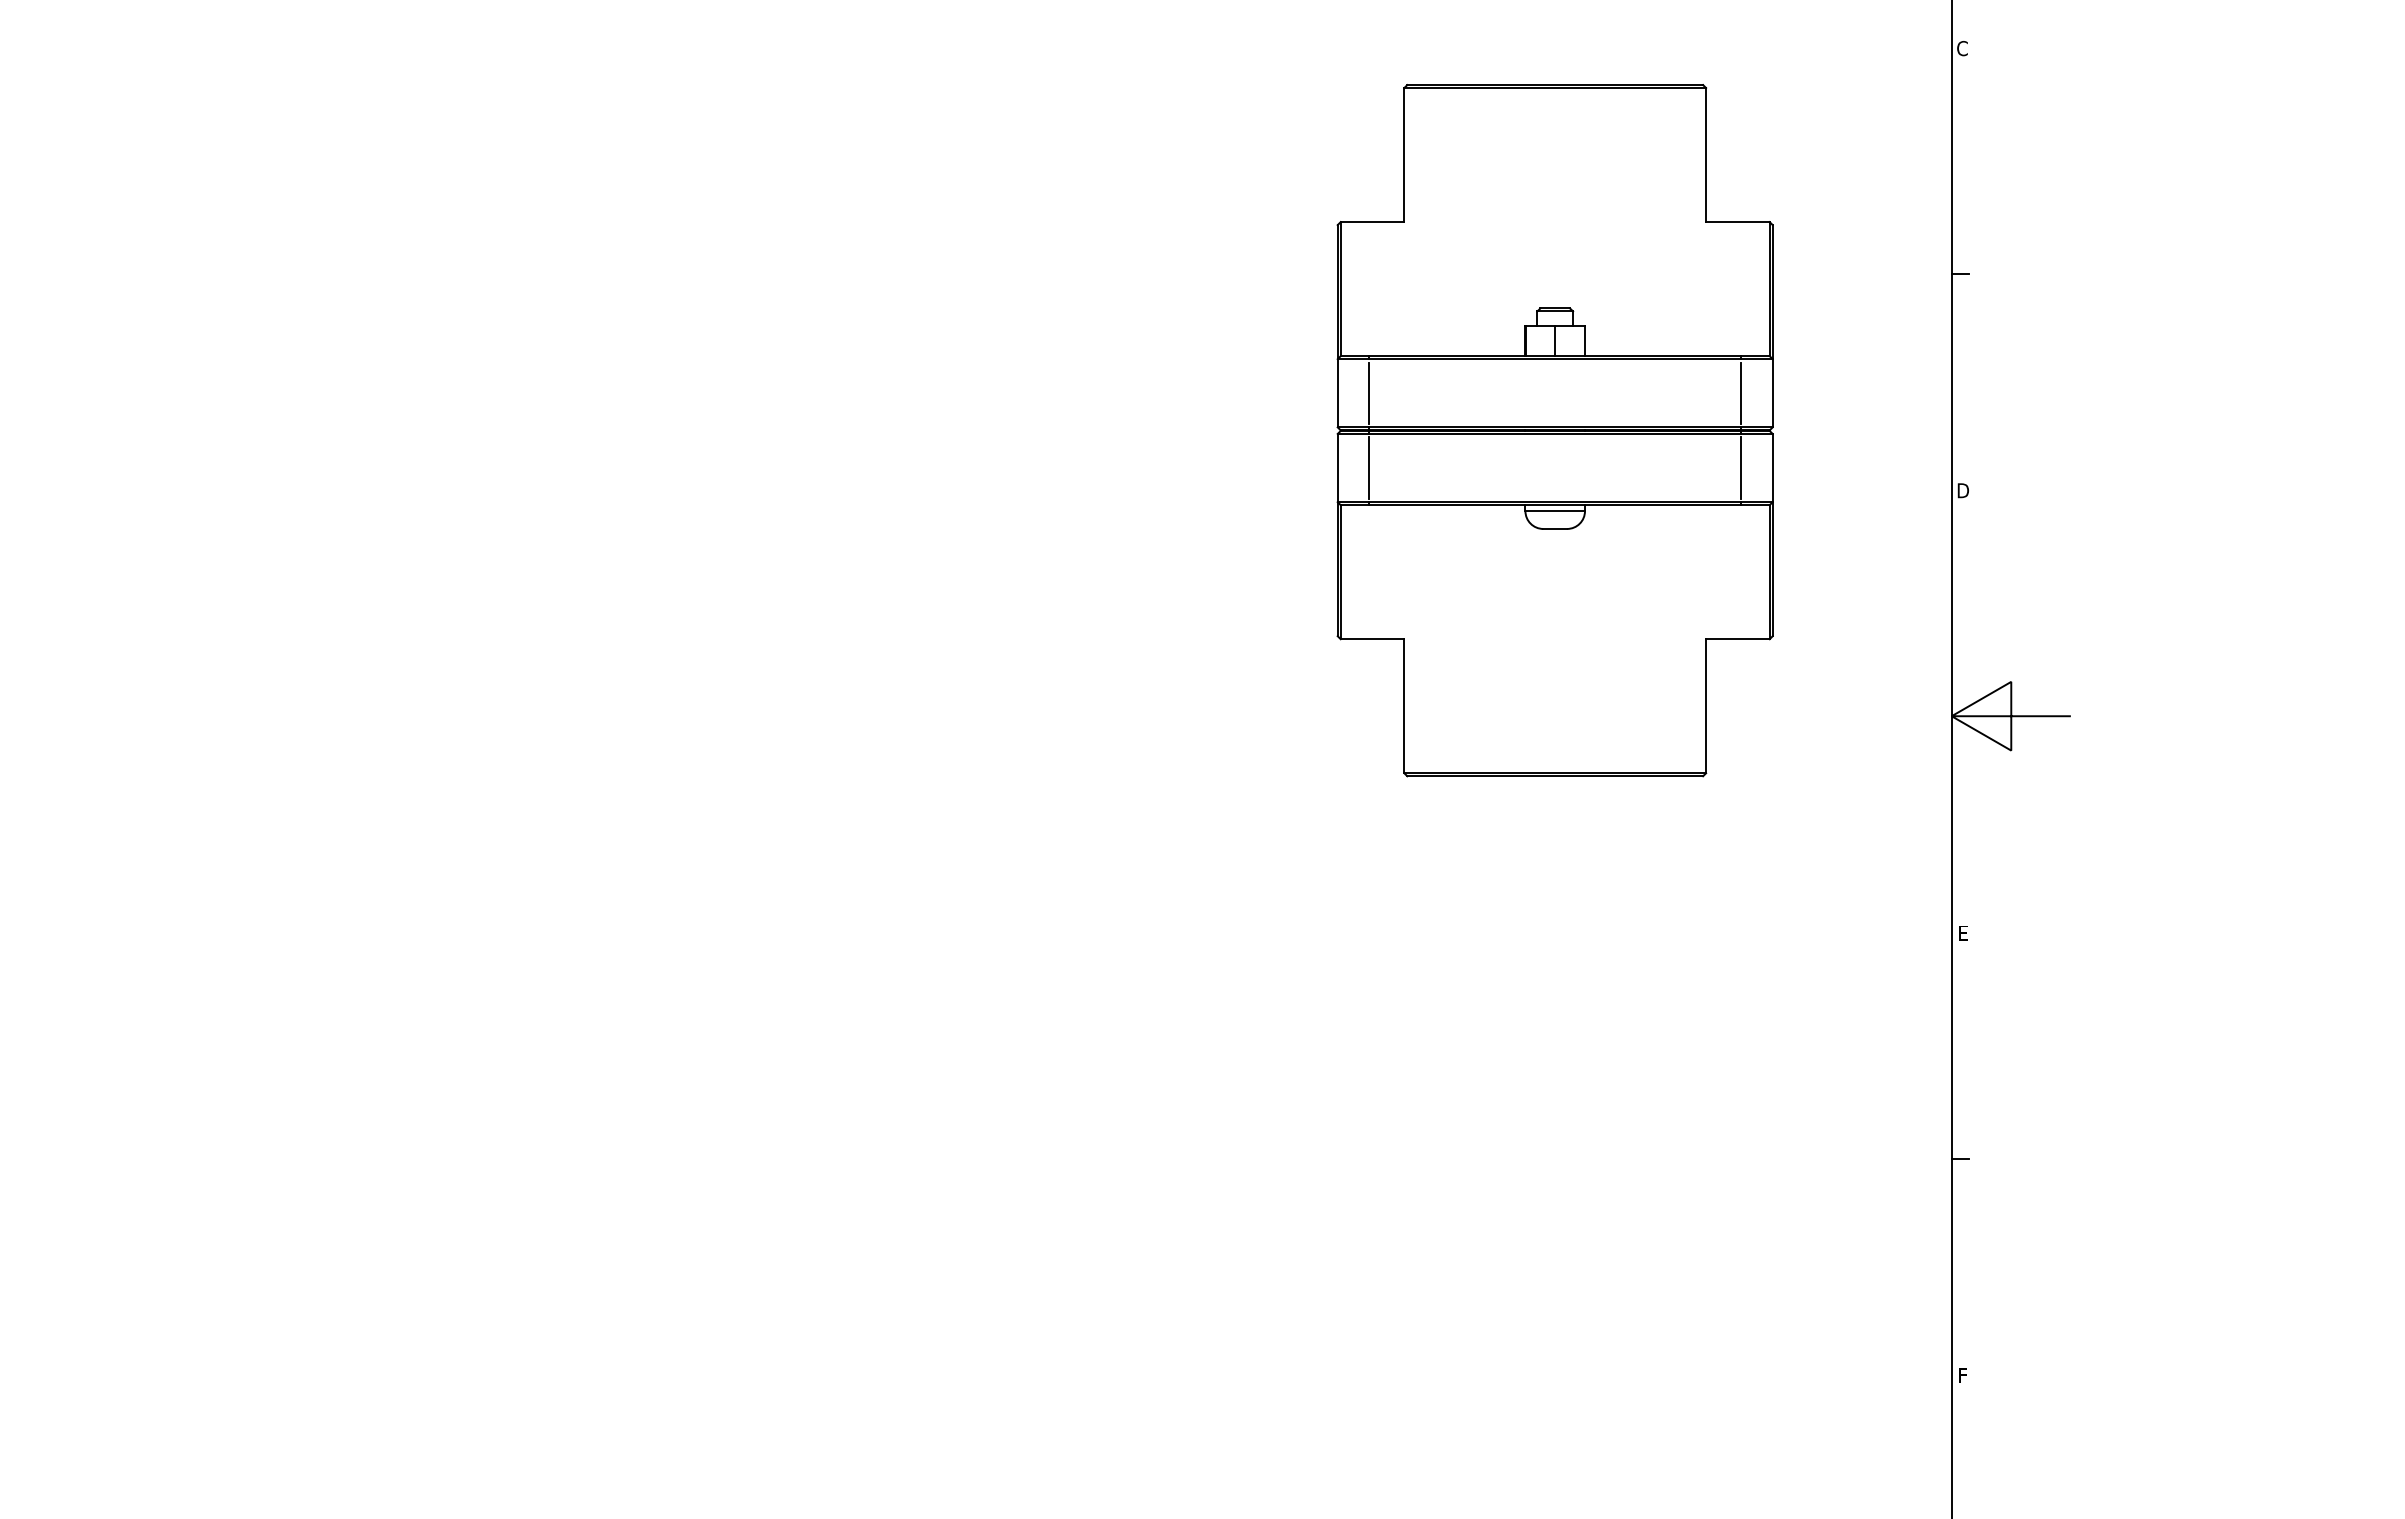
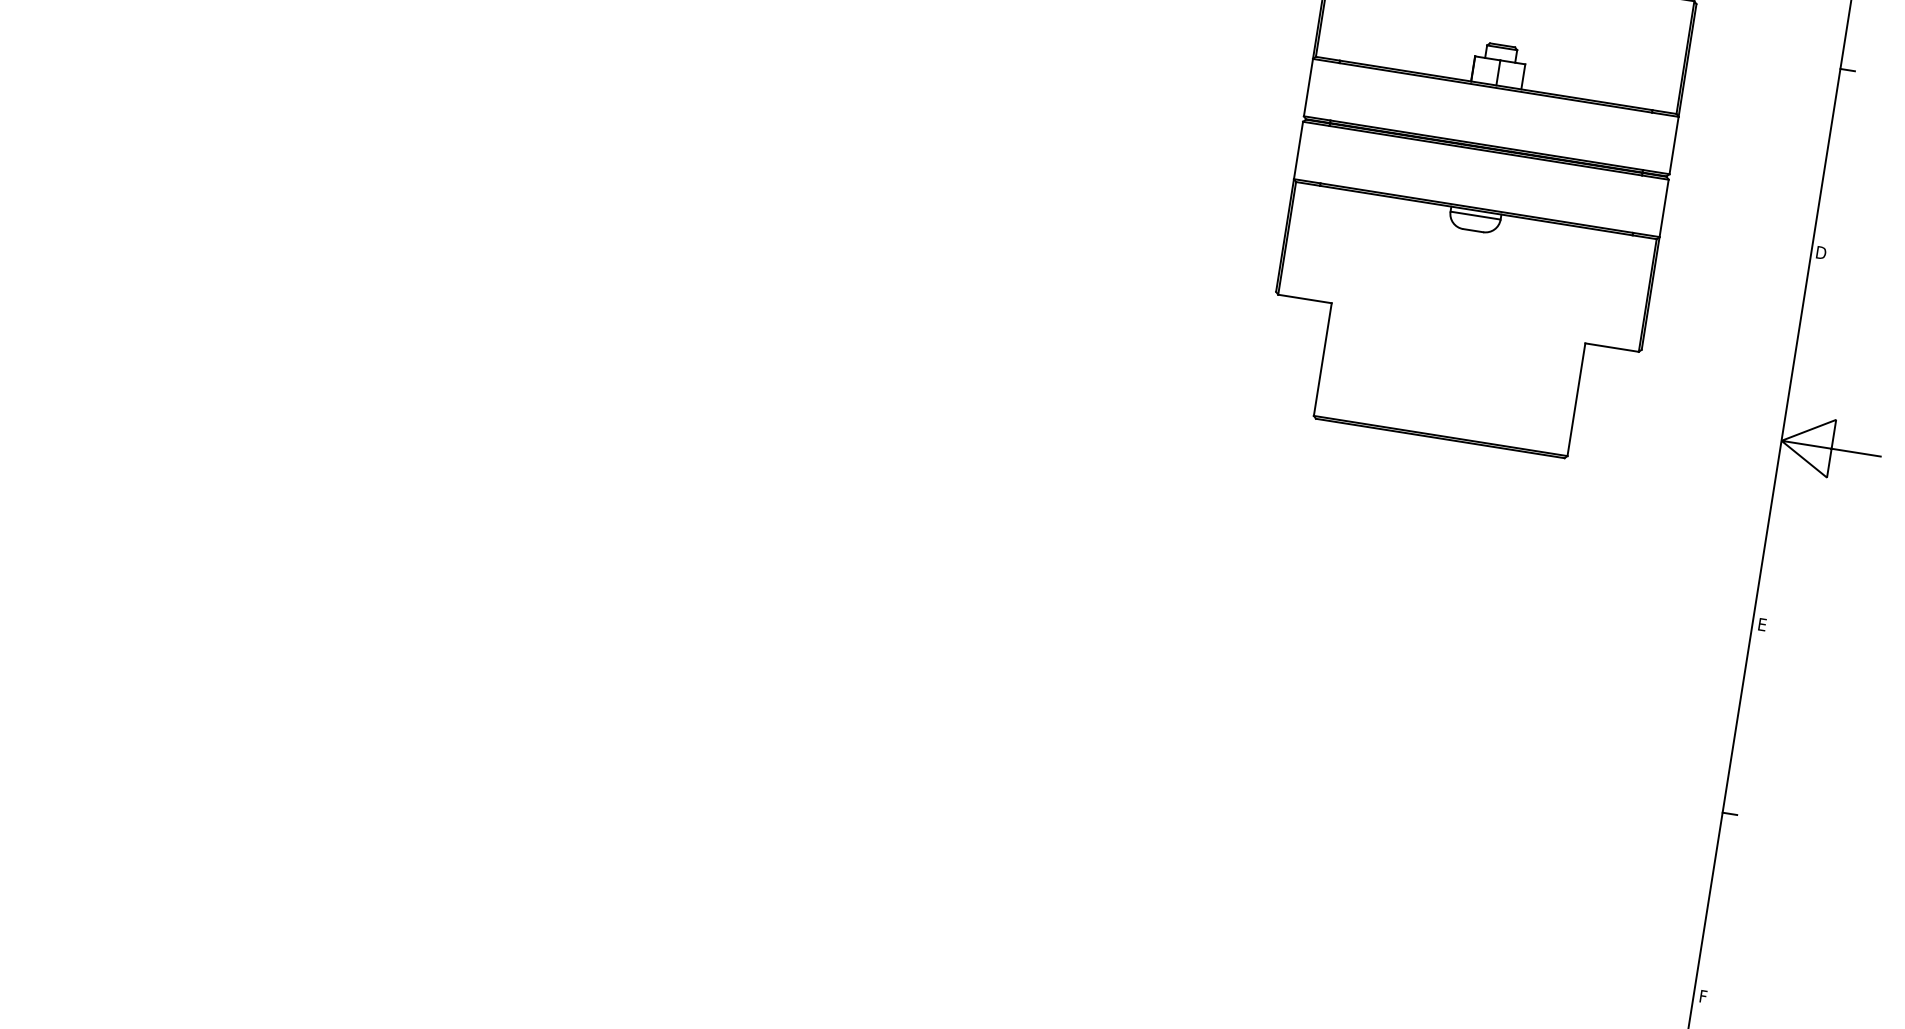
line: (1369, 392) -> (1335, 91), removed
line: (1741, 392) -> (1647, 140), removed
line: (1369, 467) -> (1325, 154), removed
line: (1741, 467) -> (1637, 203), removed

